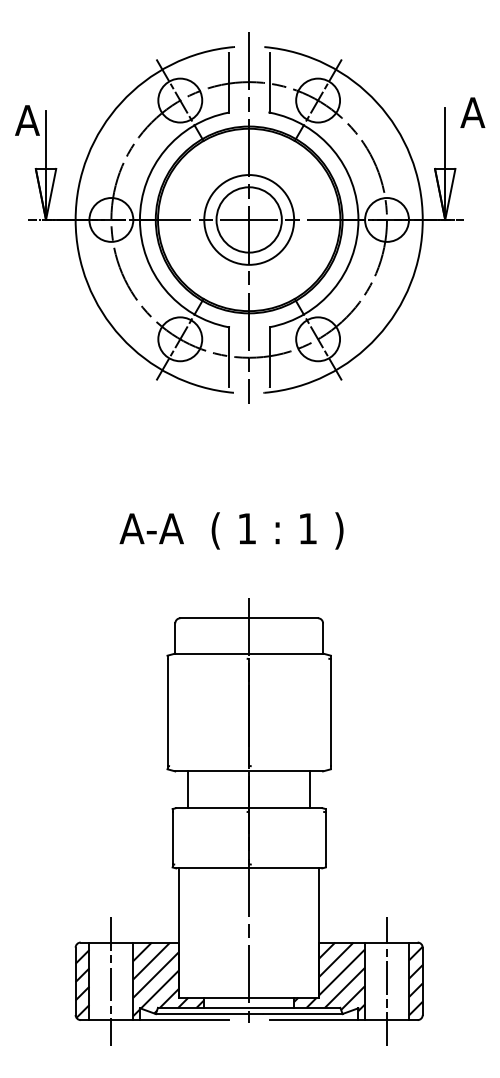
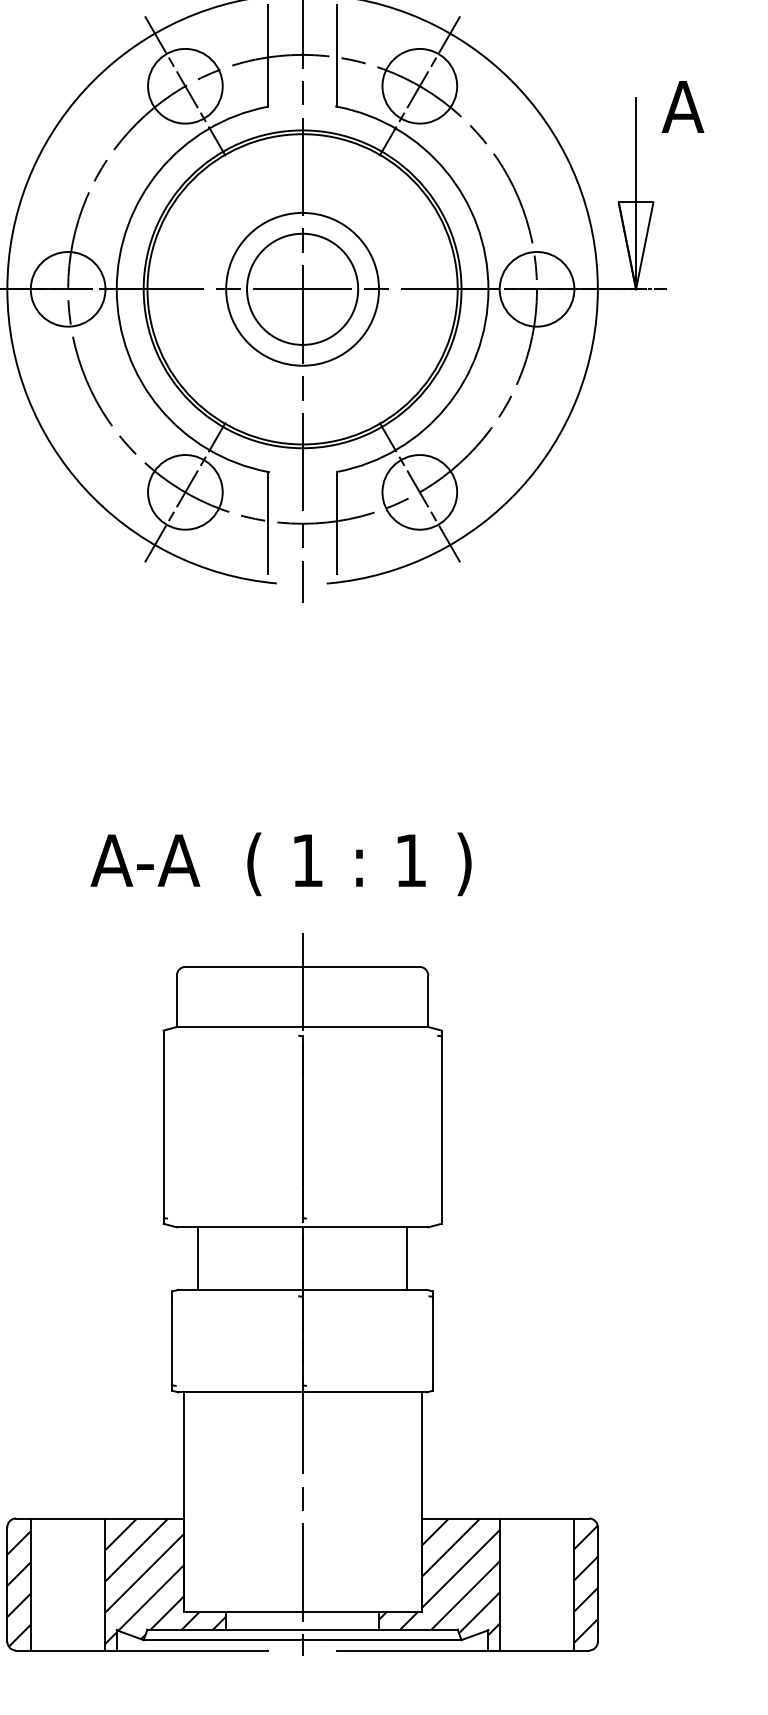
text: (231, 530) -> (280, 863), moved
line: (111, 981) -> (68, 1584), removed
line: (387, 981) -> (537, 1584), removed

